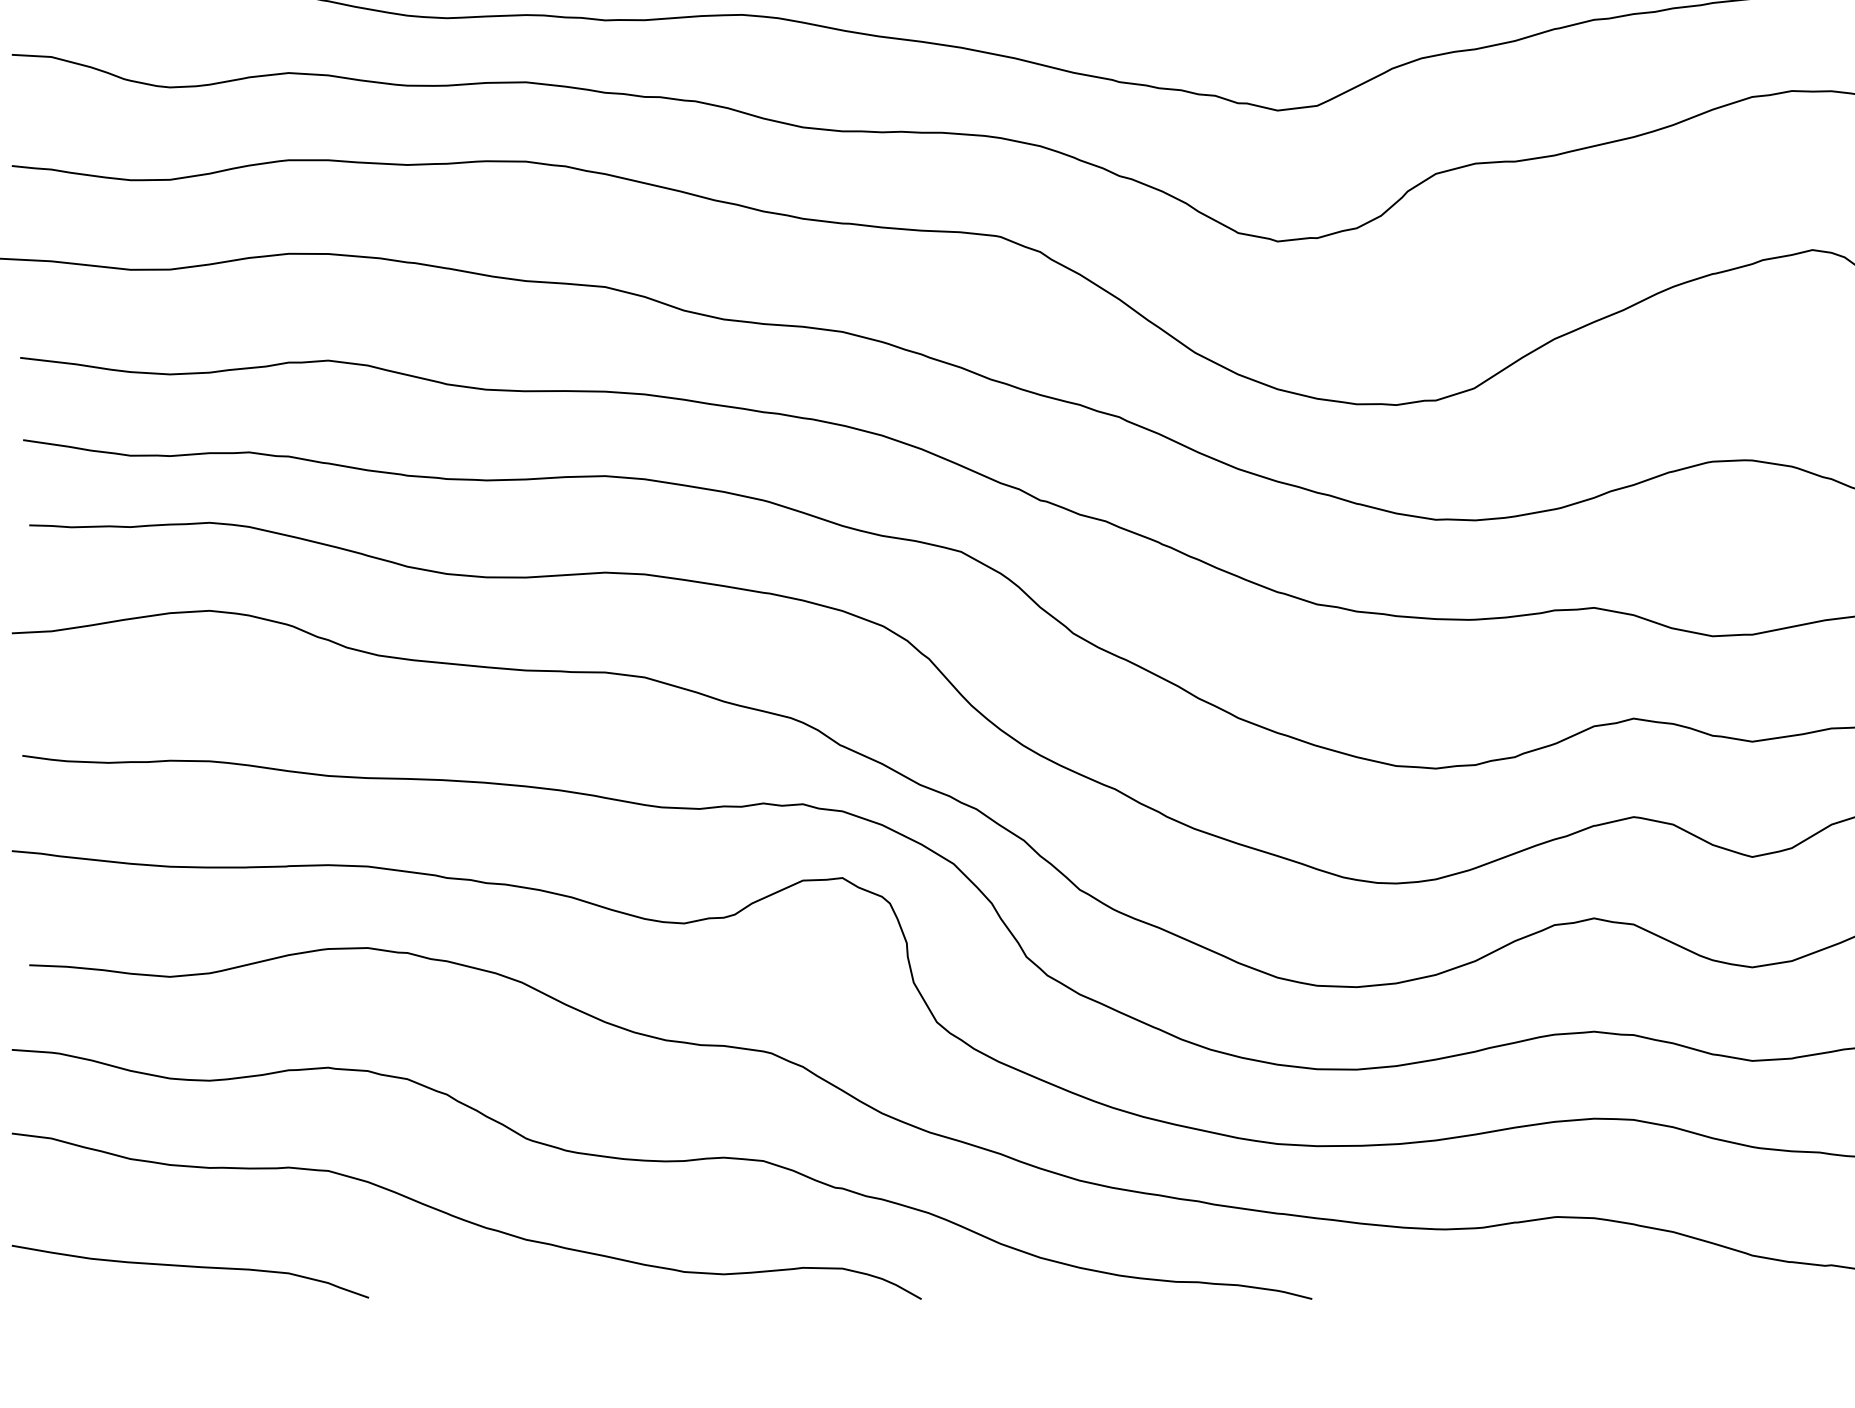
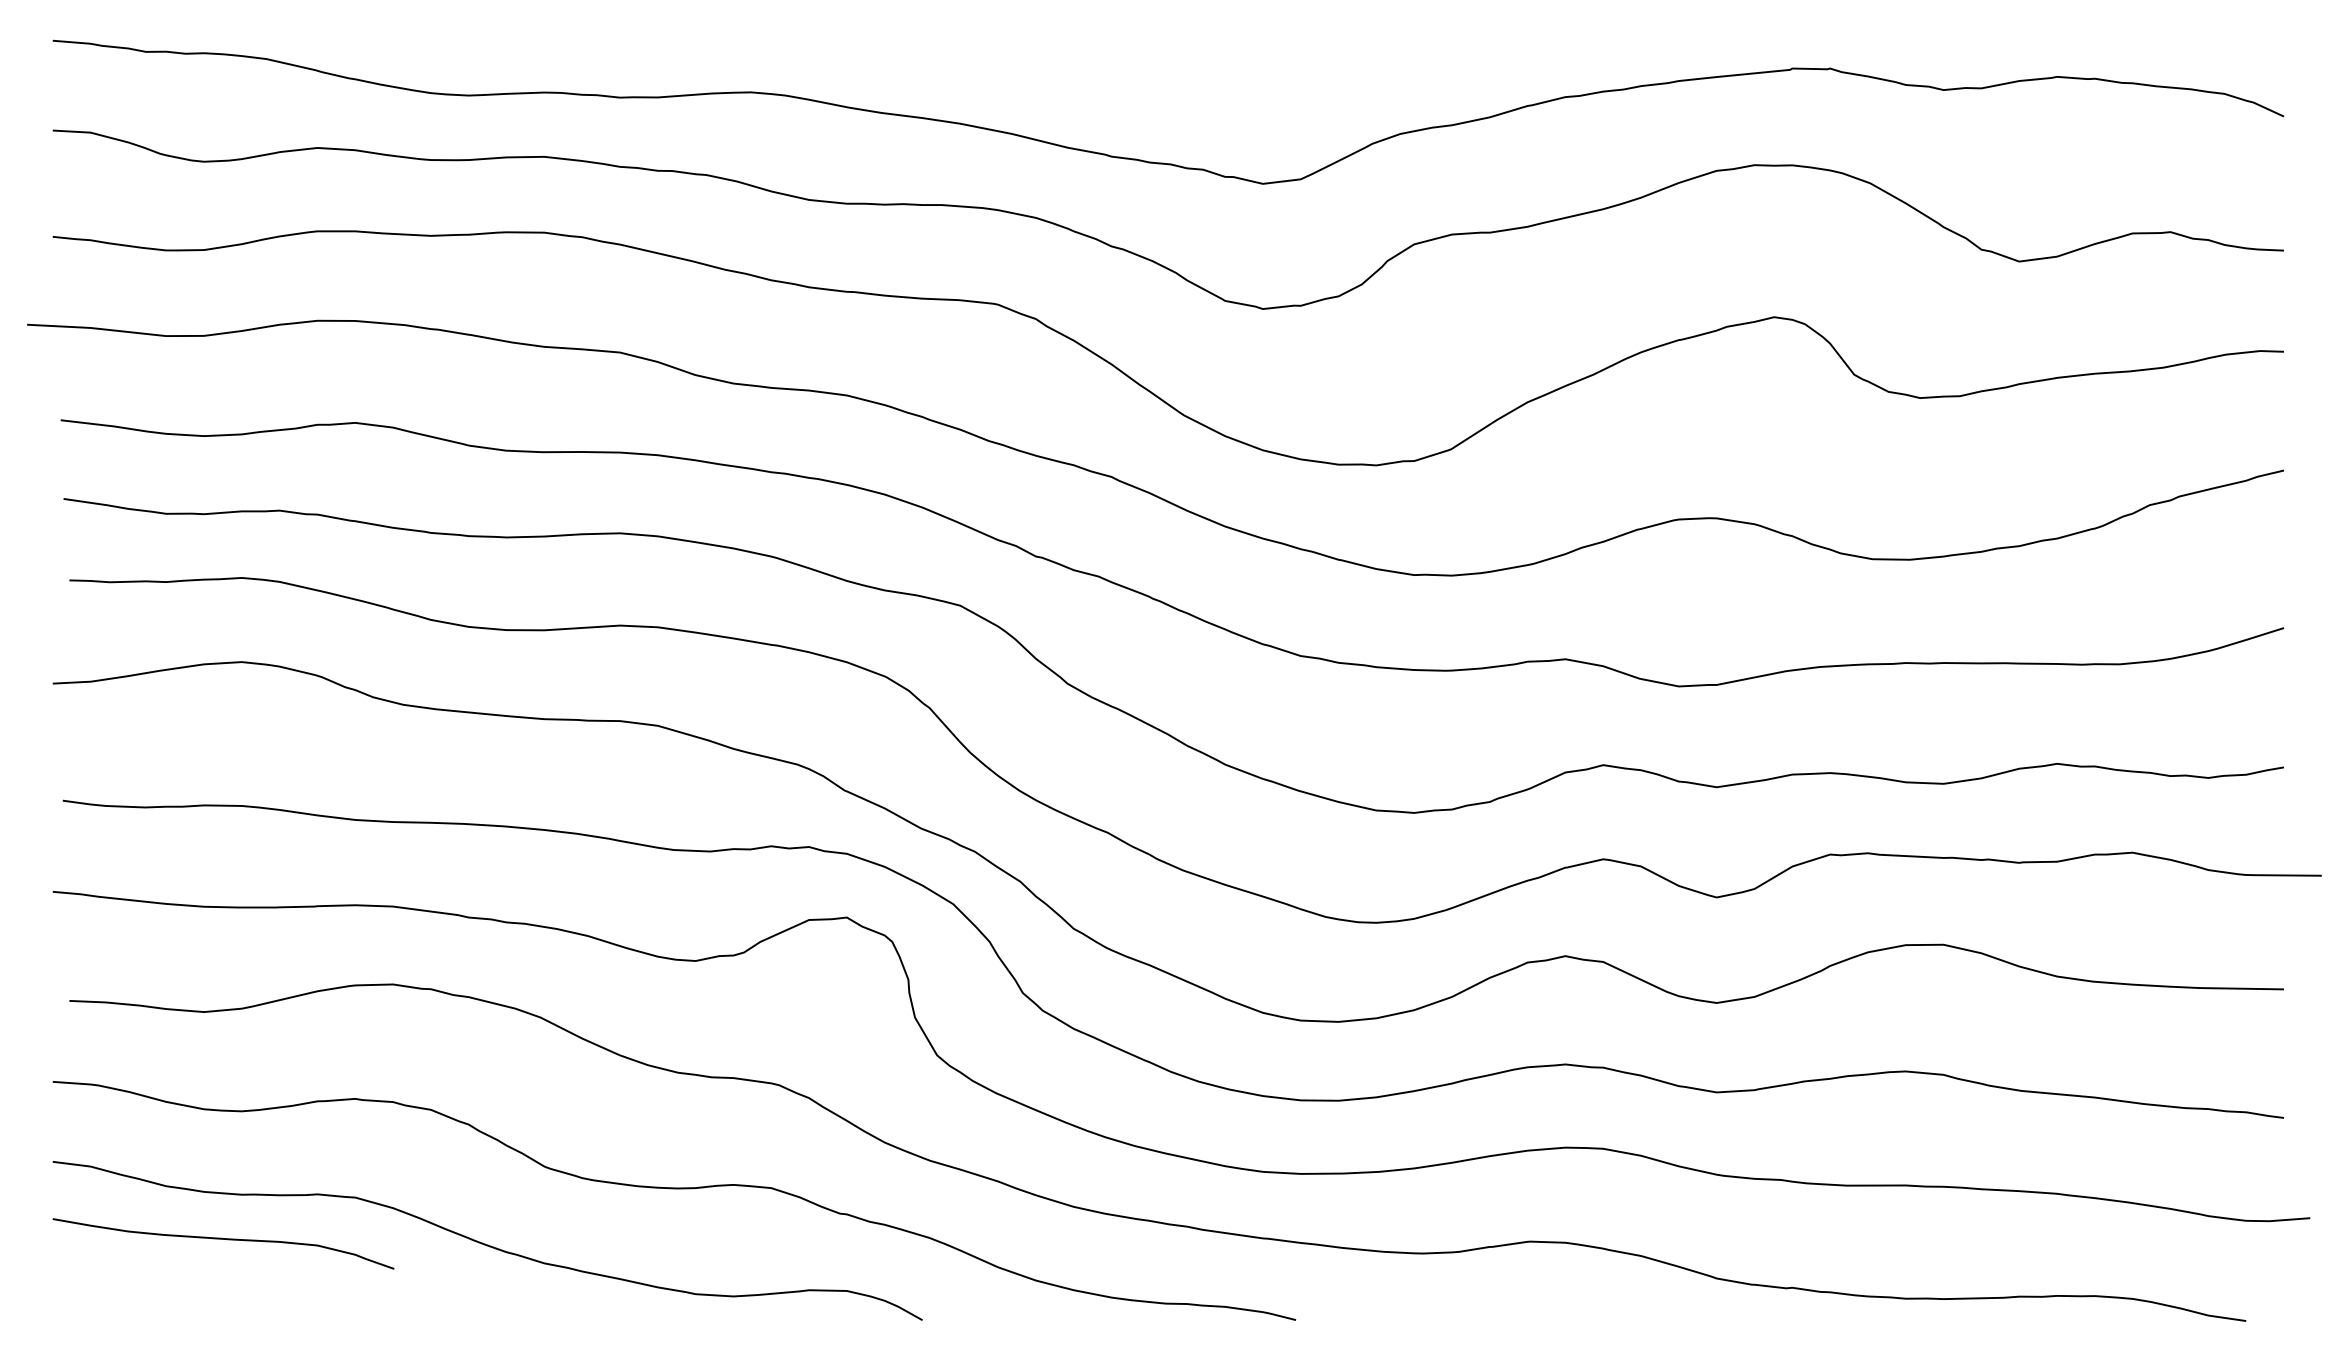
curve: (190, 1267) -> (223, 1239), moved

